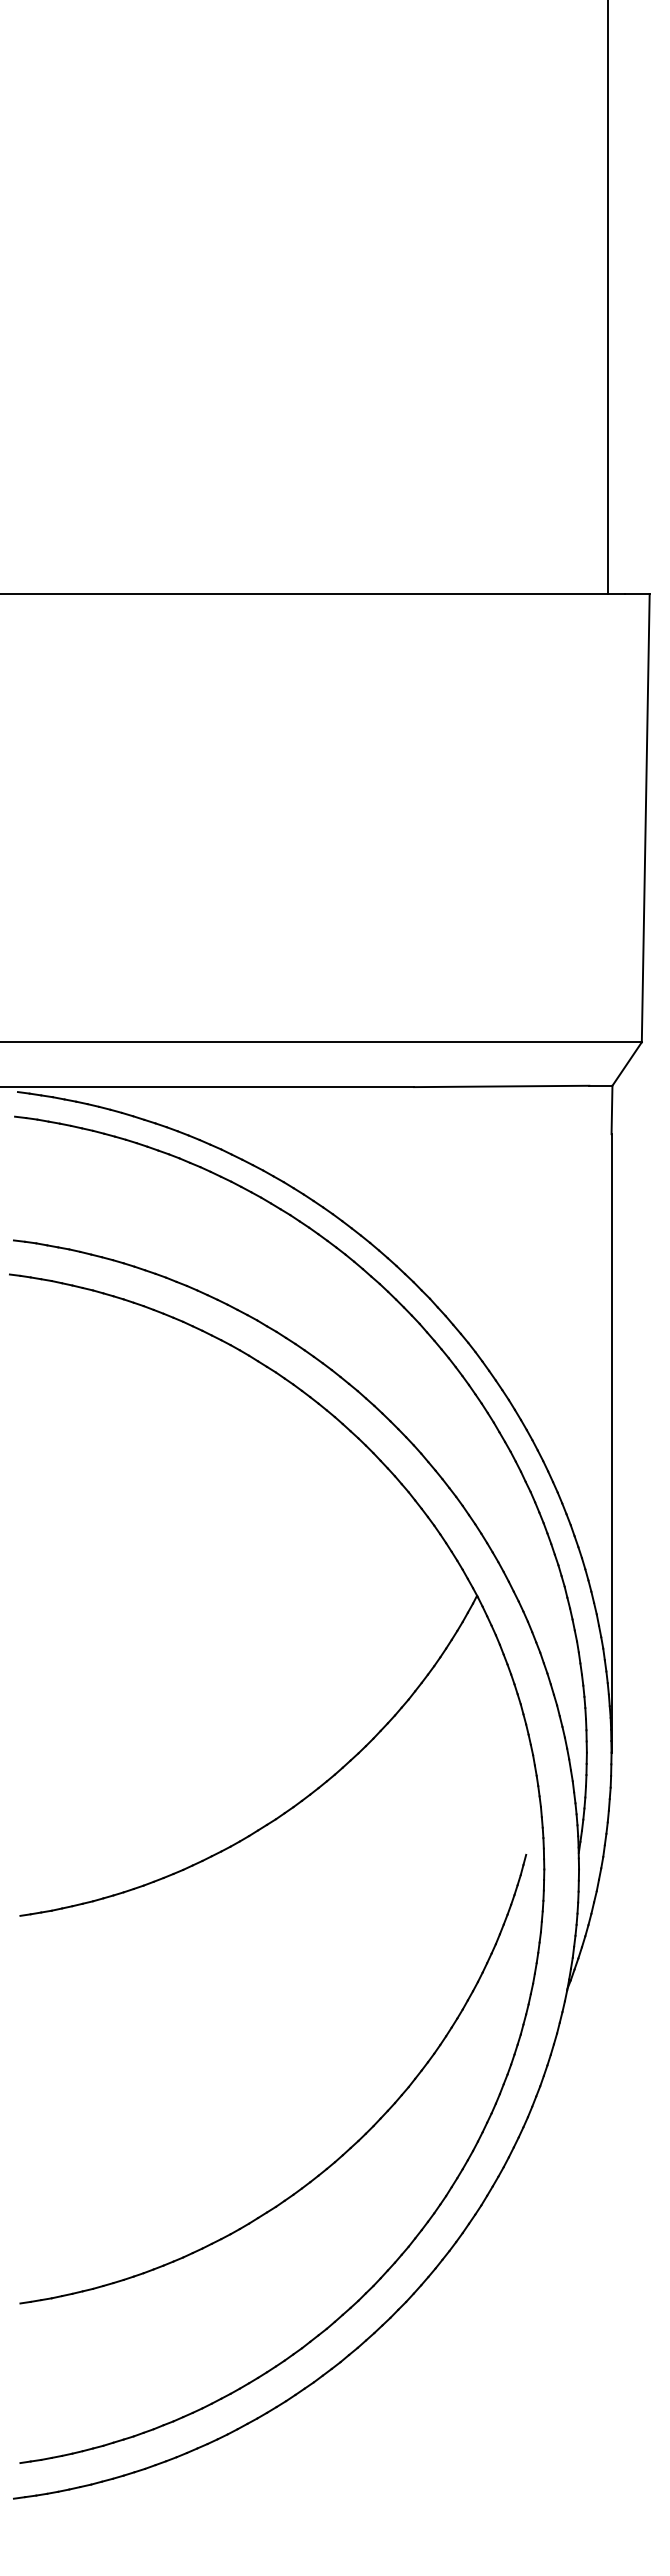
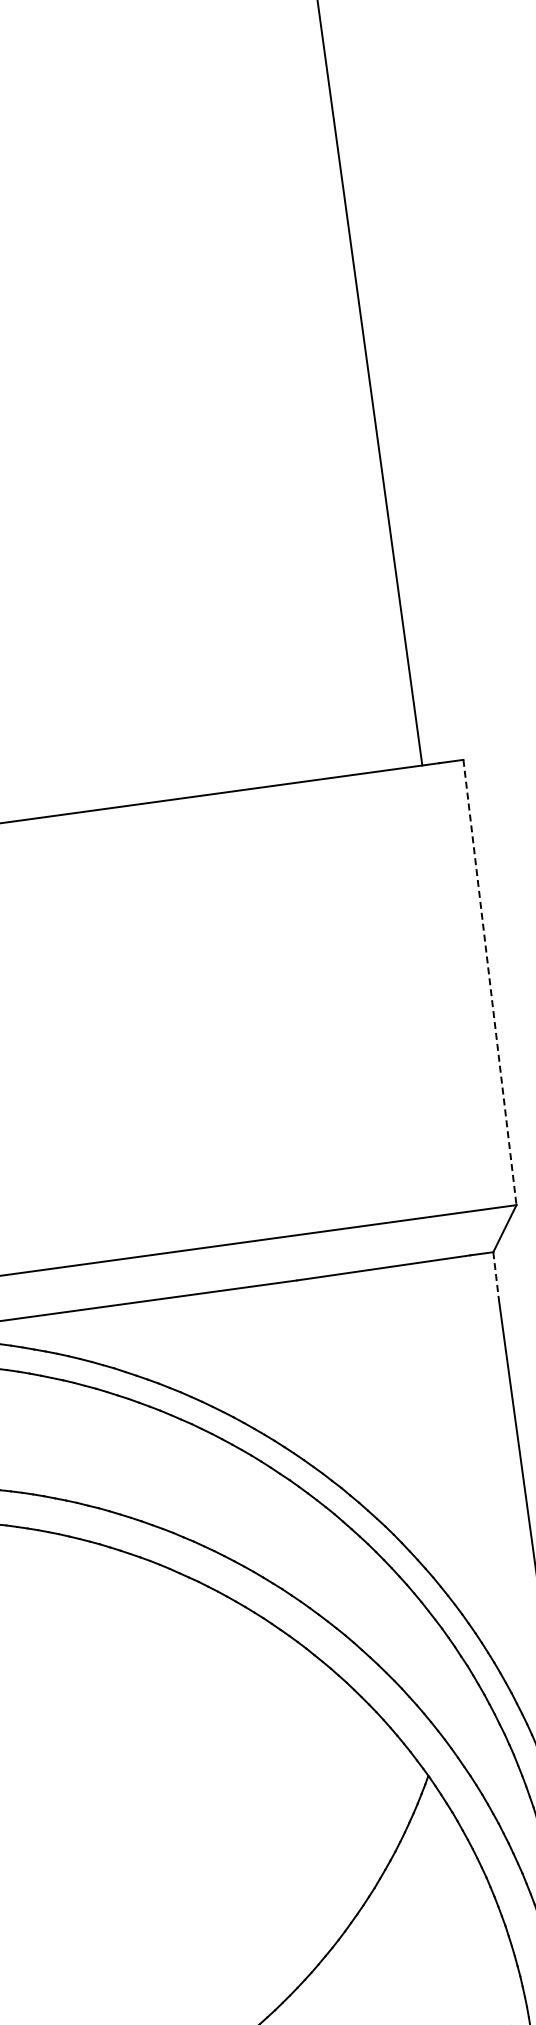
line: (645, 818) -> (489, 982), solid -> dashed
line: (612, 1110) -> (496, 1276), solid -> dashed

